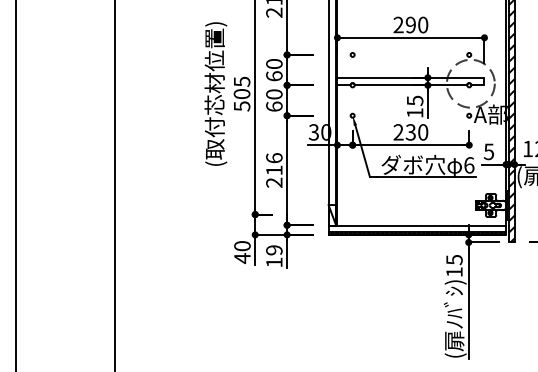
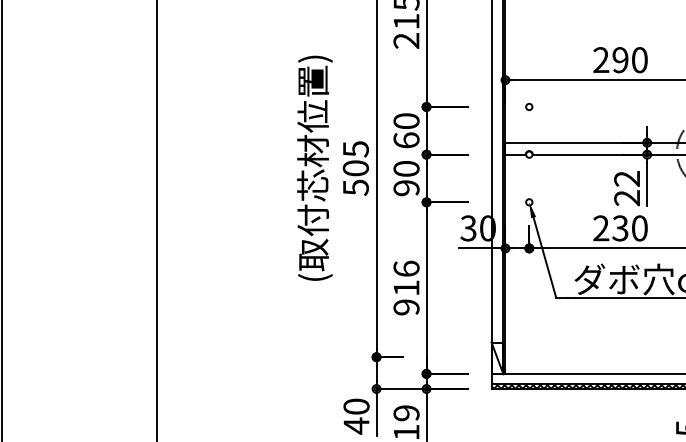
text: (274, 106) -> (406, 187), 60 -> 90
text: (414, 106) -> (626, 187), 15 -> 22
text: (274, 182) -> (406, 306), 216 -> 916

